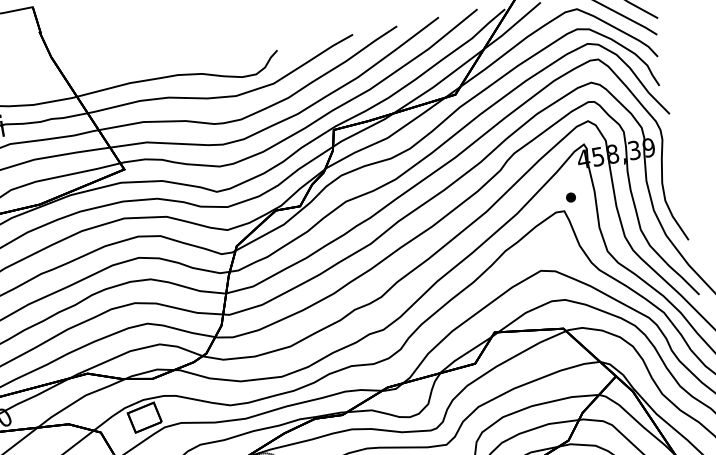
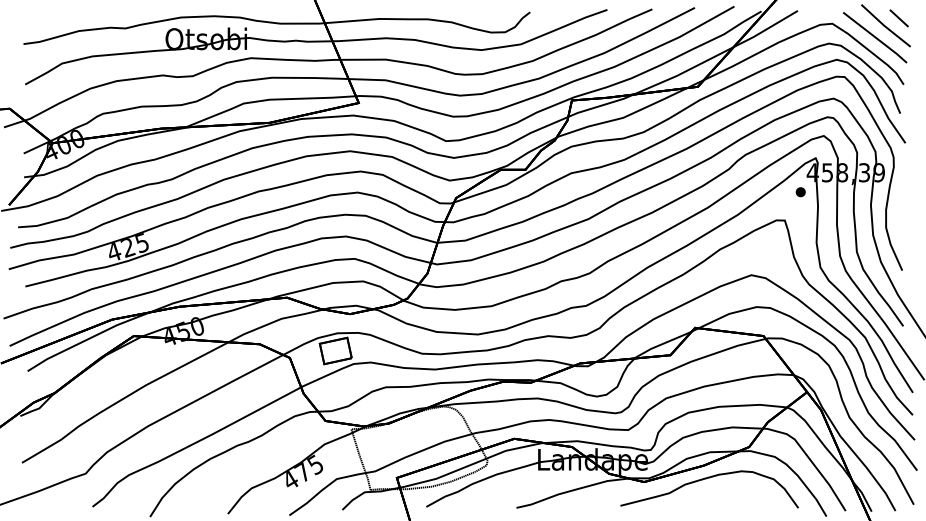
part: (570, 197) -> (800, 192), moved

